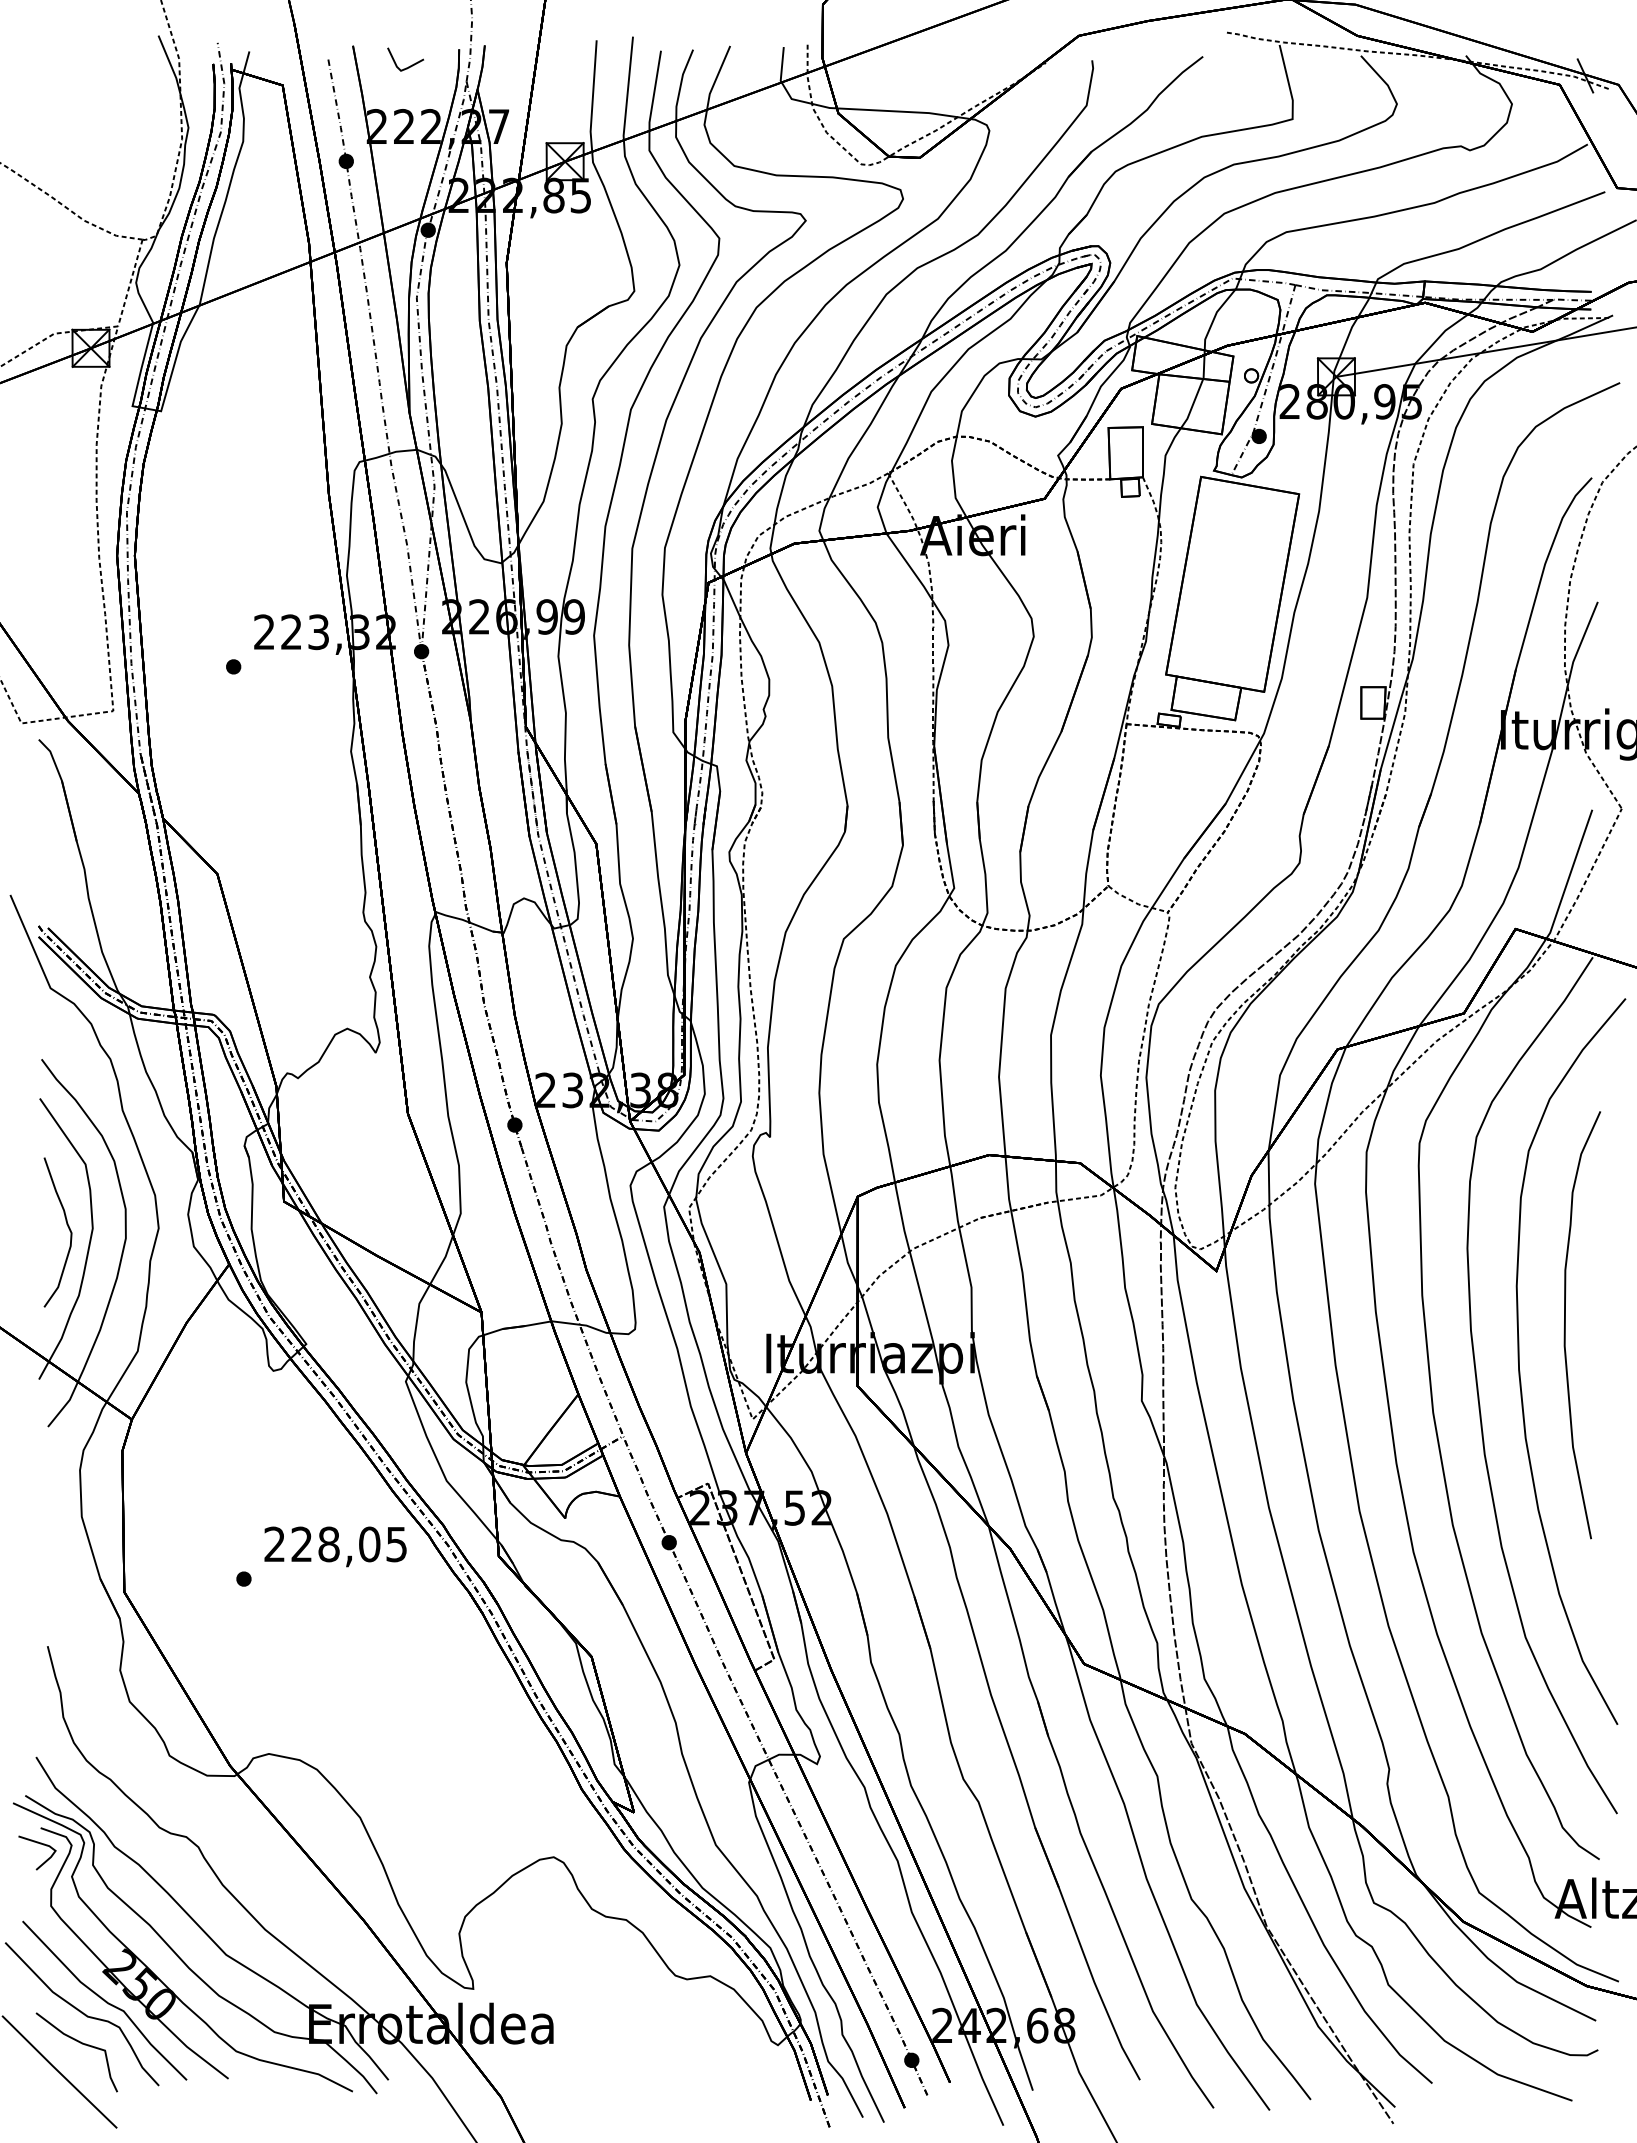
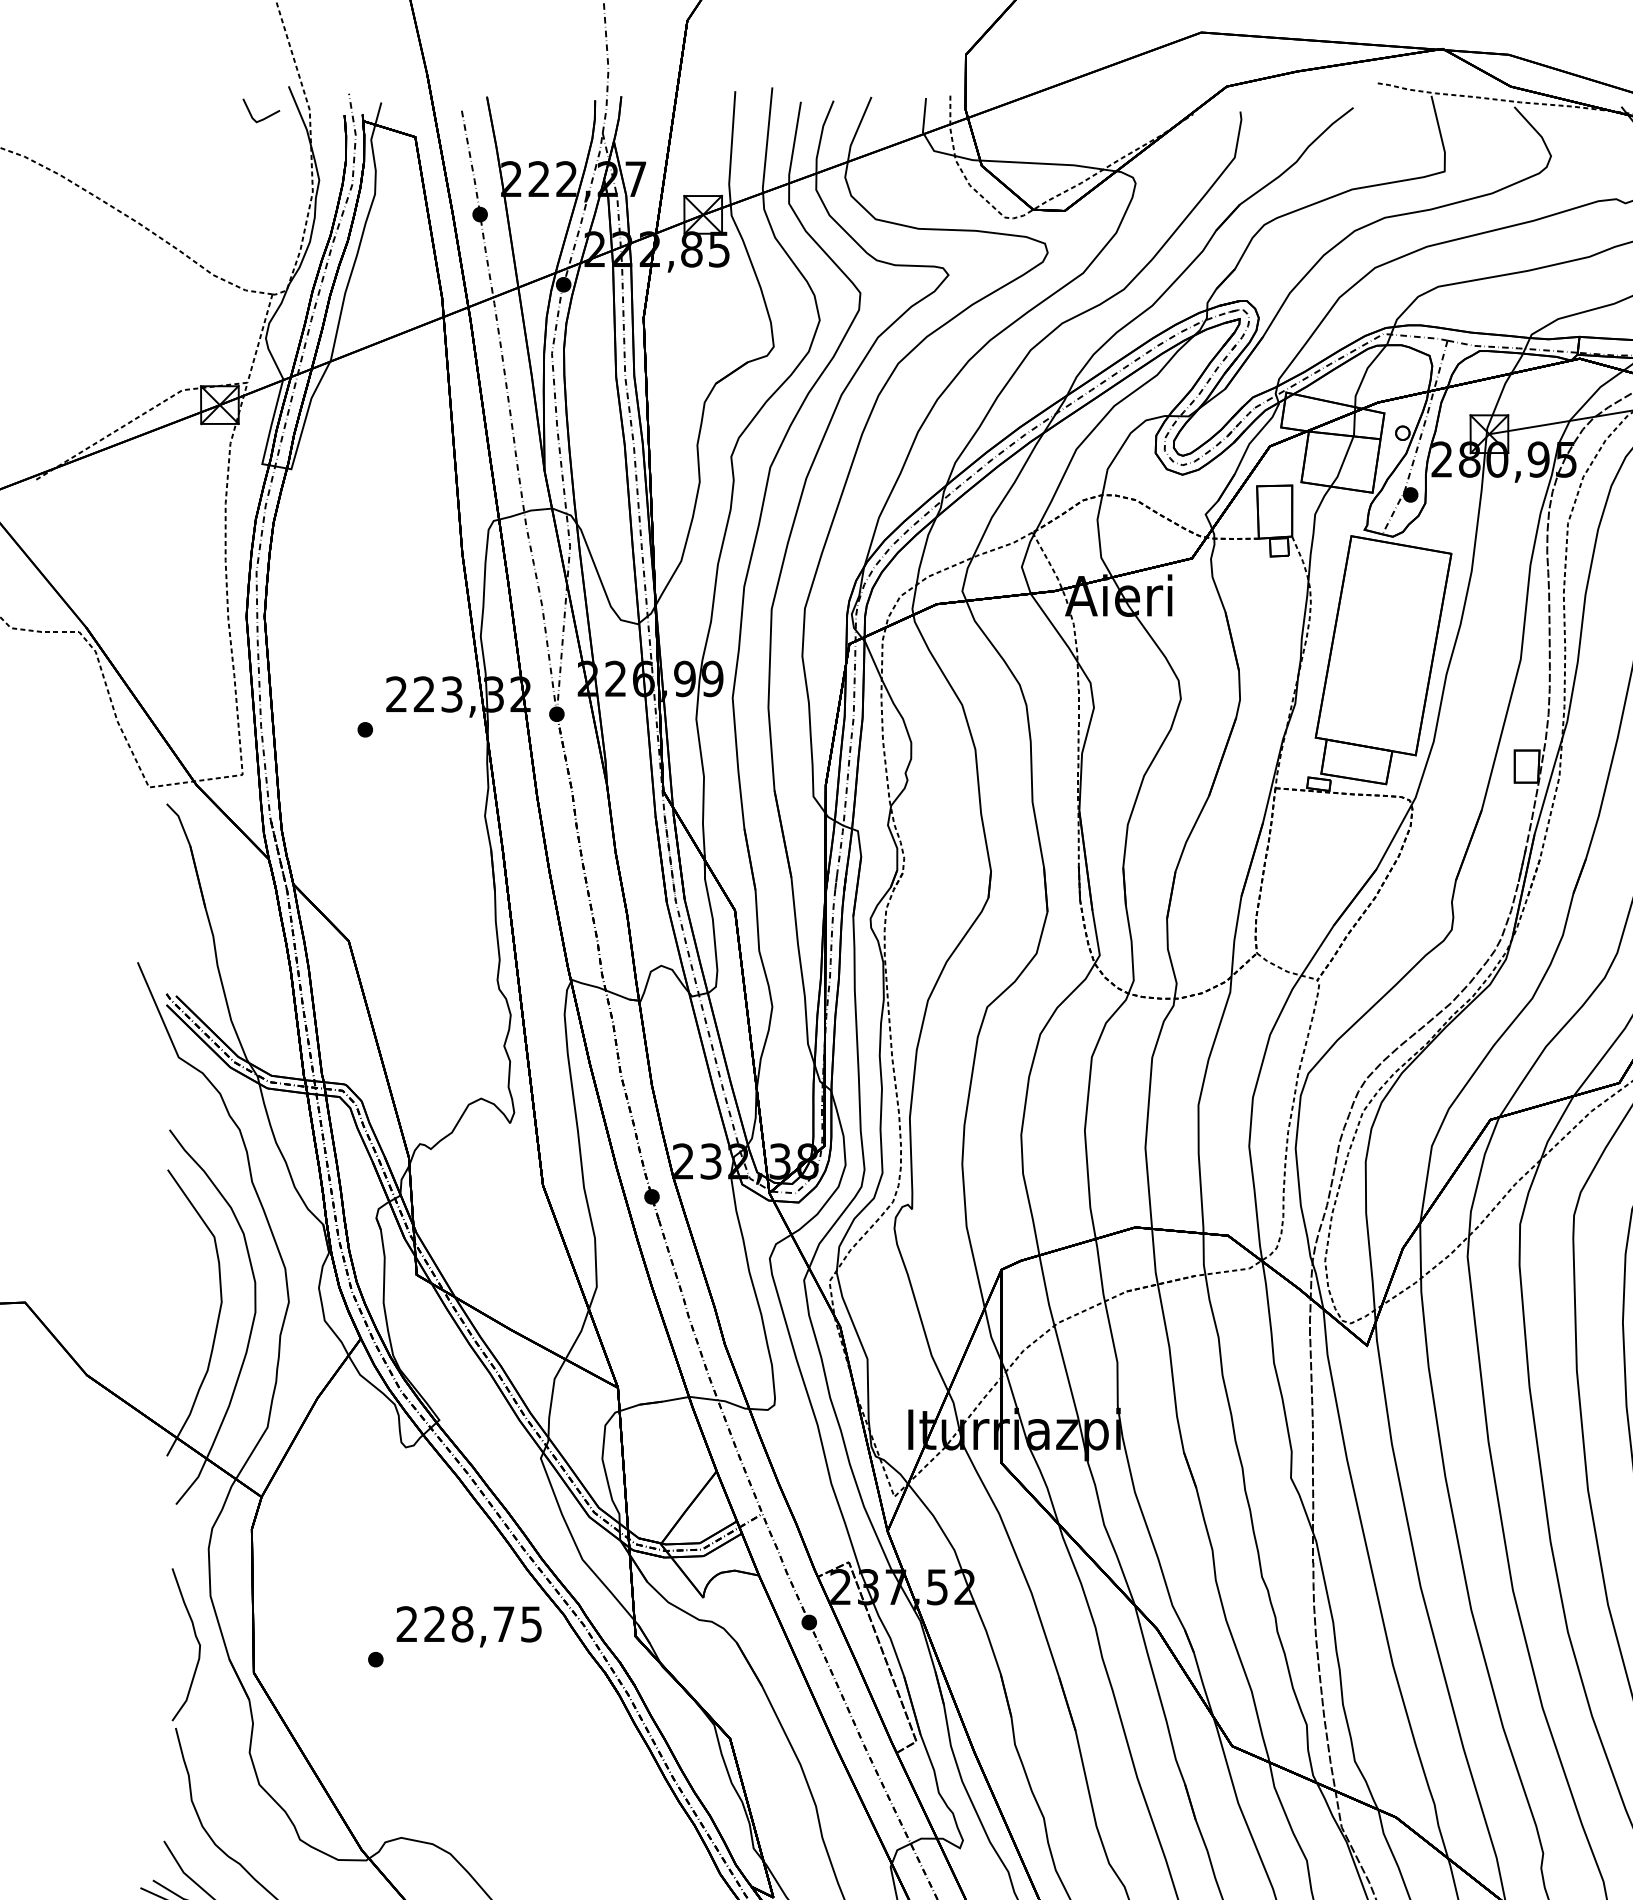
line: (408, 66) -> (264, 117), moved
curve: (68, 1229) -> (196, 1641), moved
text: (369, 1544) -> (503, 1624), 228,05 -> 228,75

